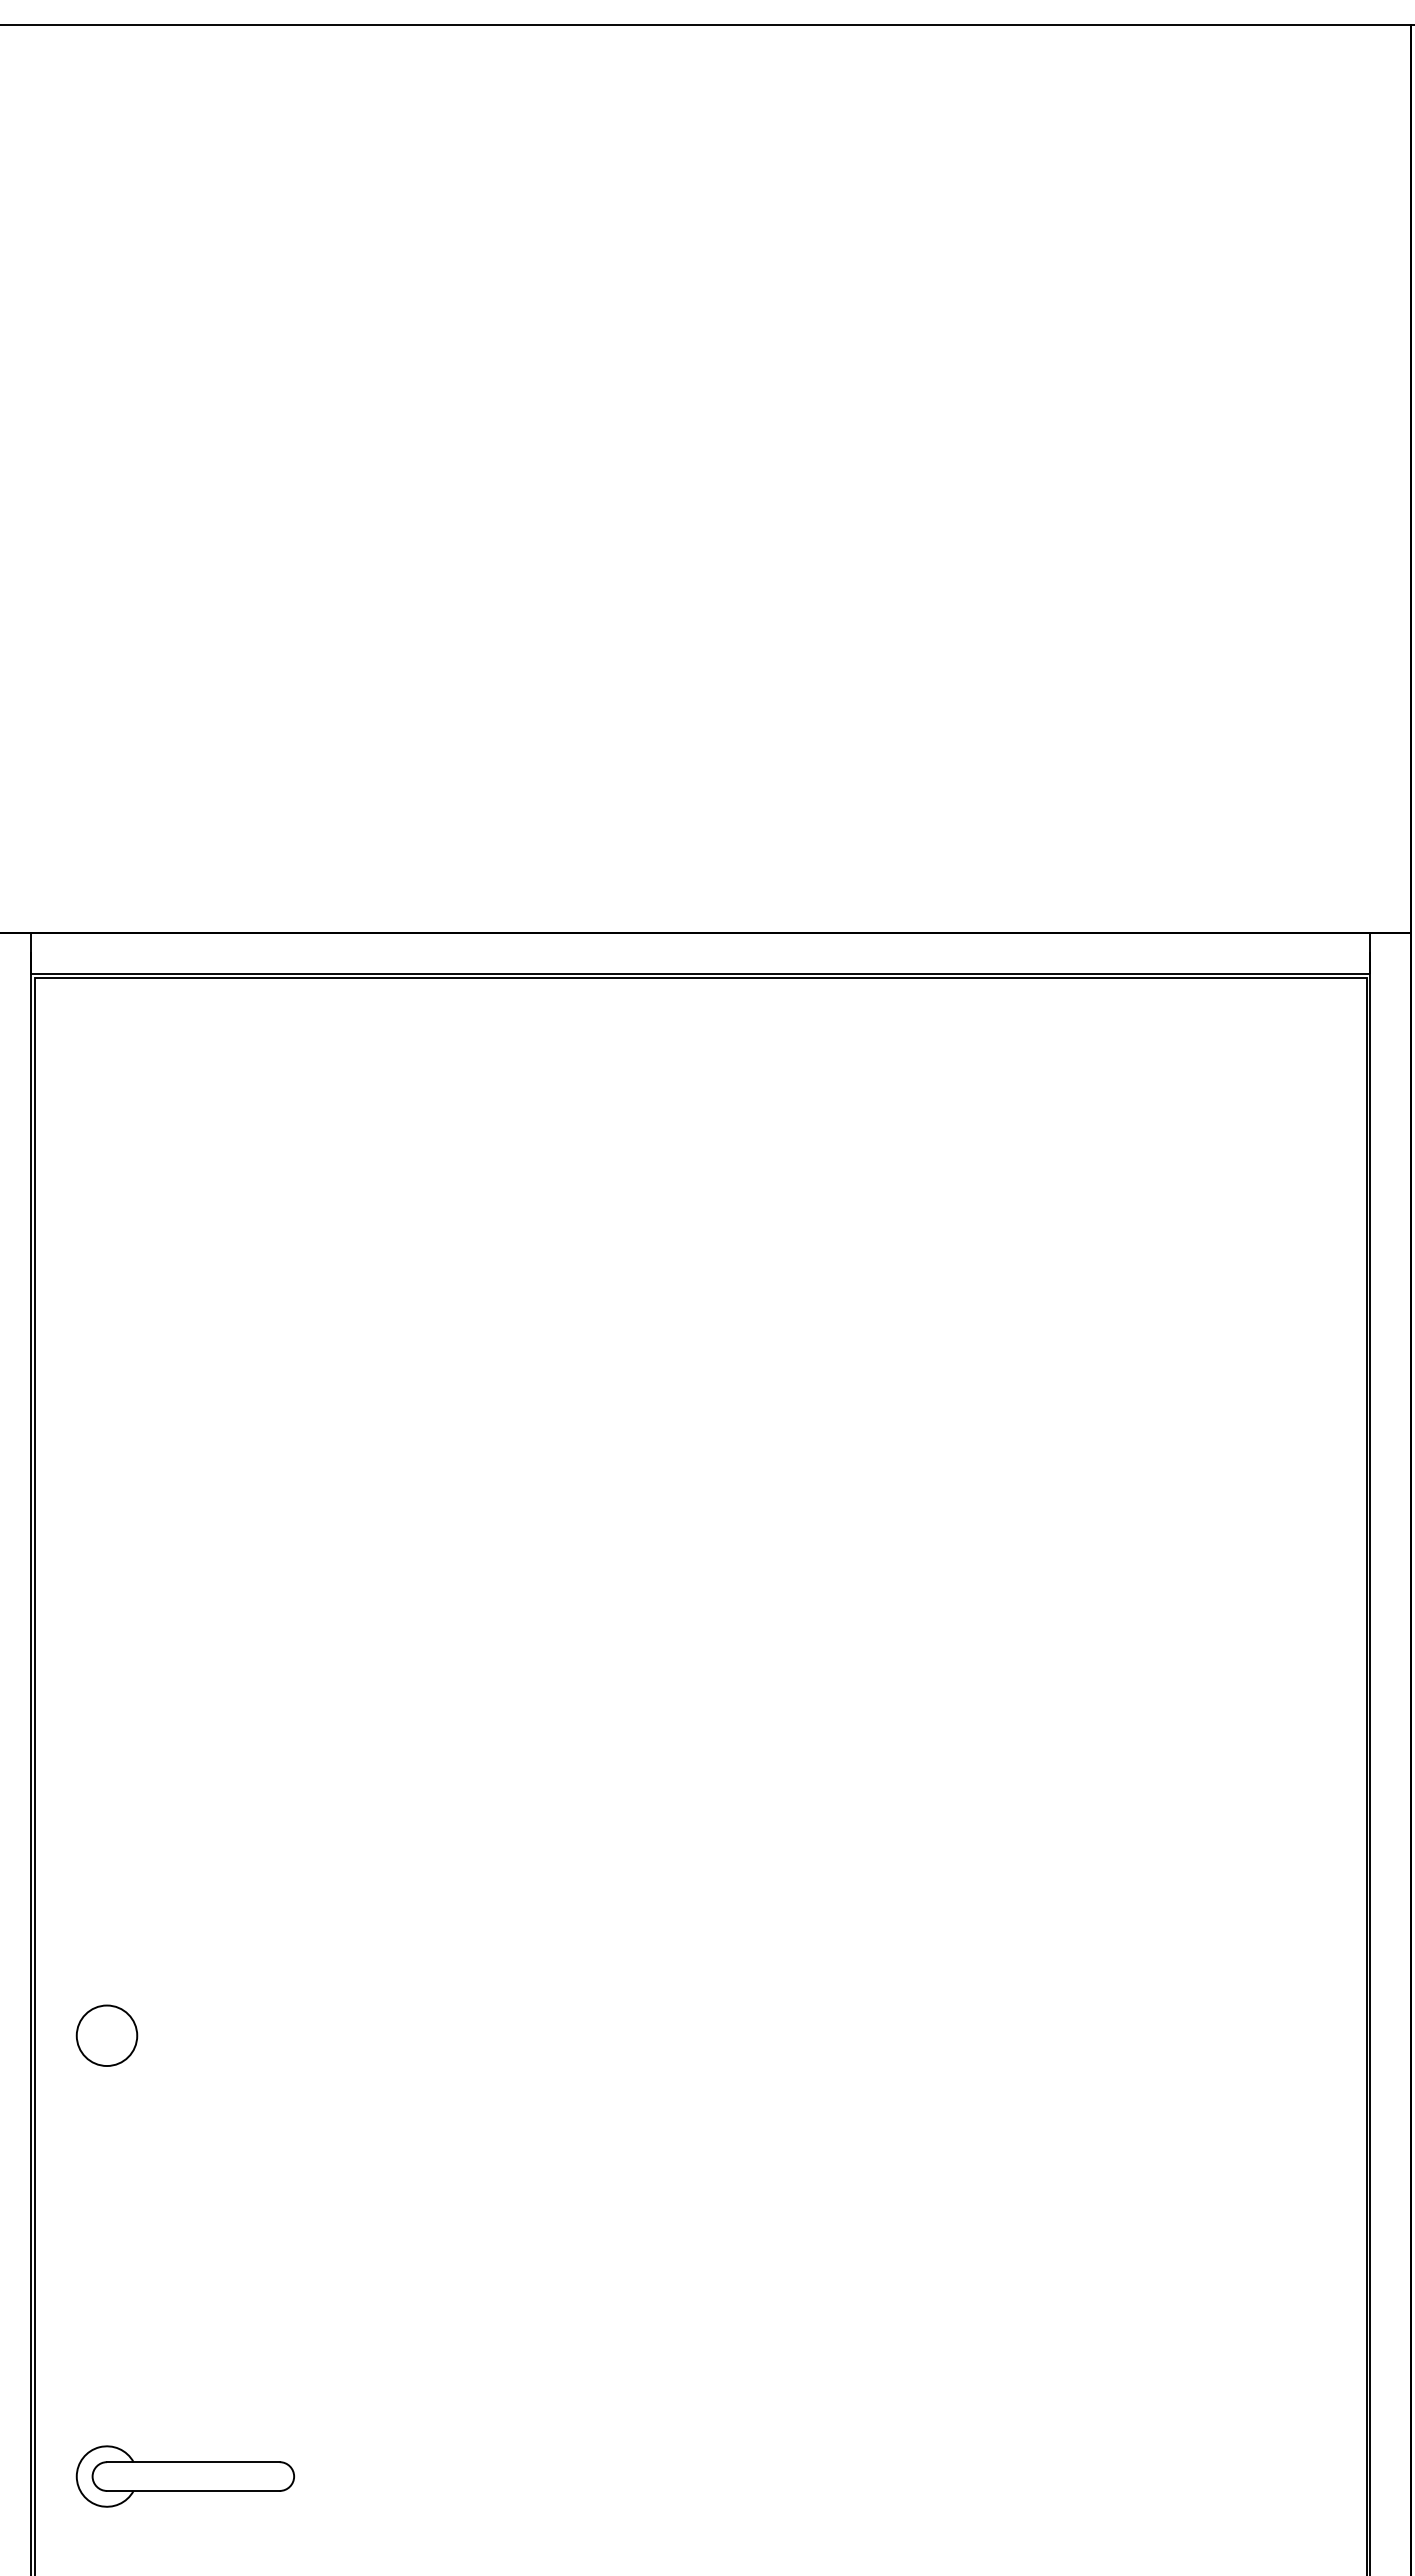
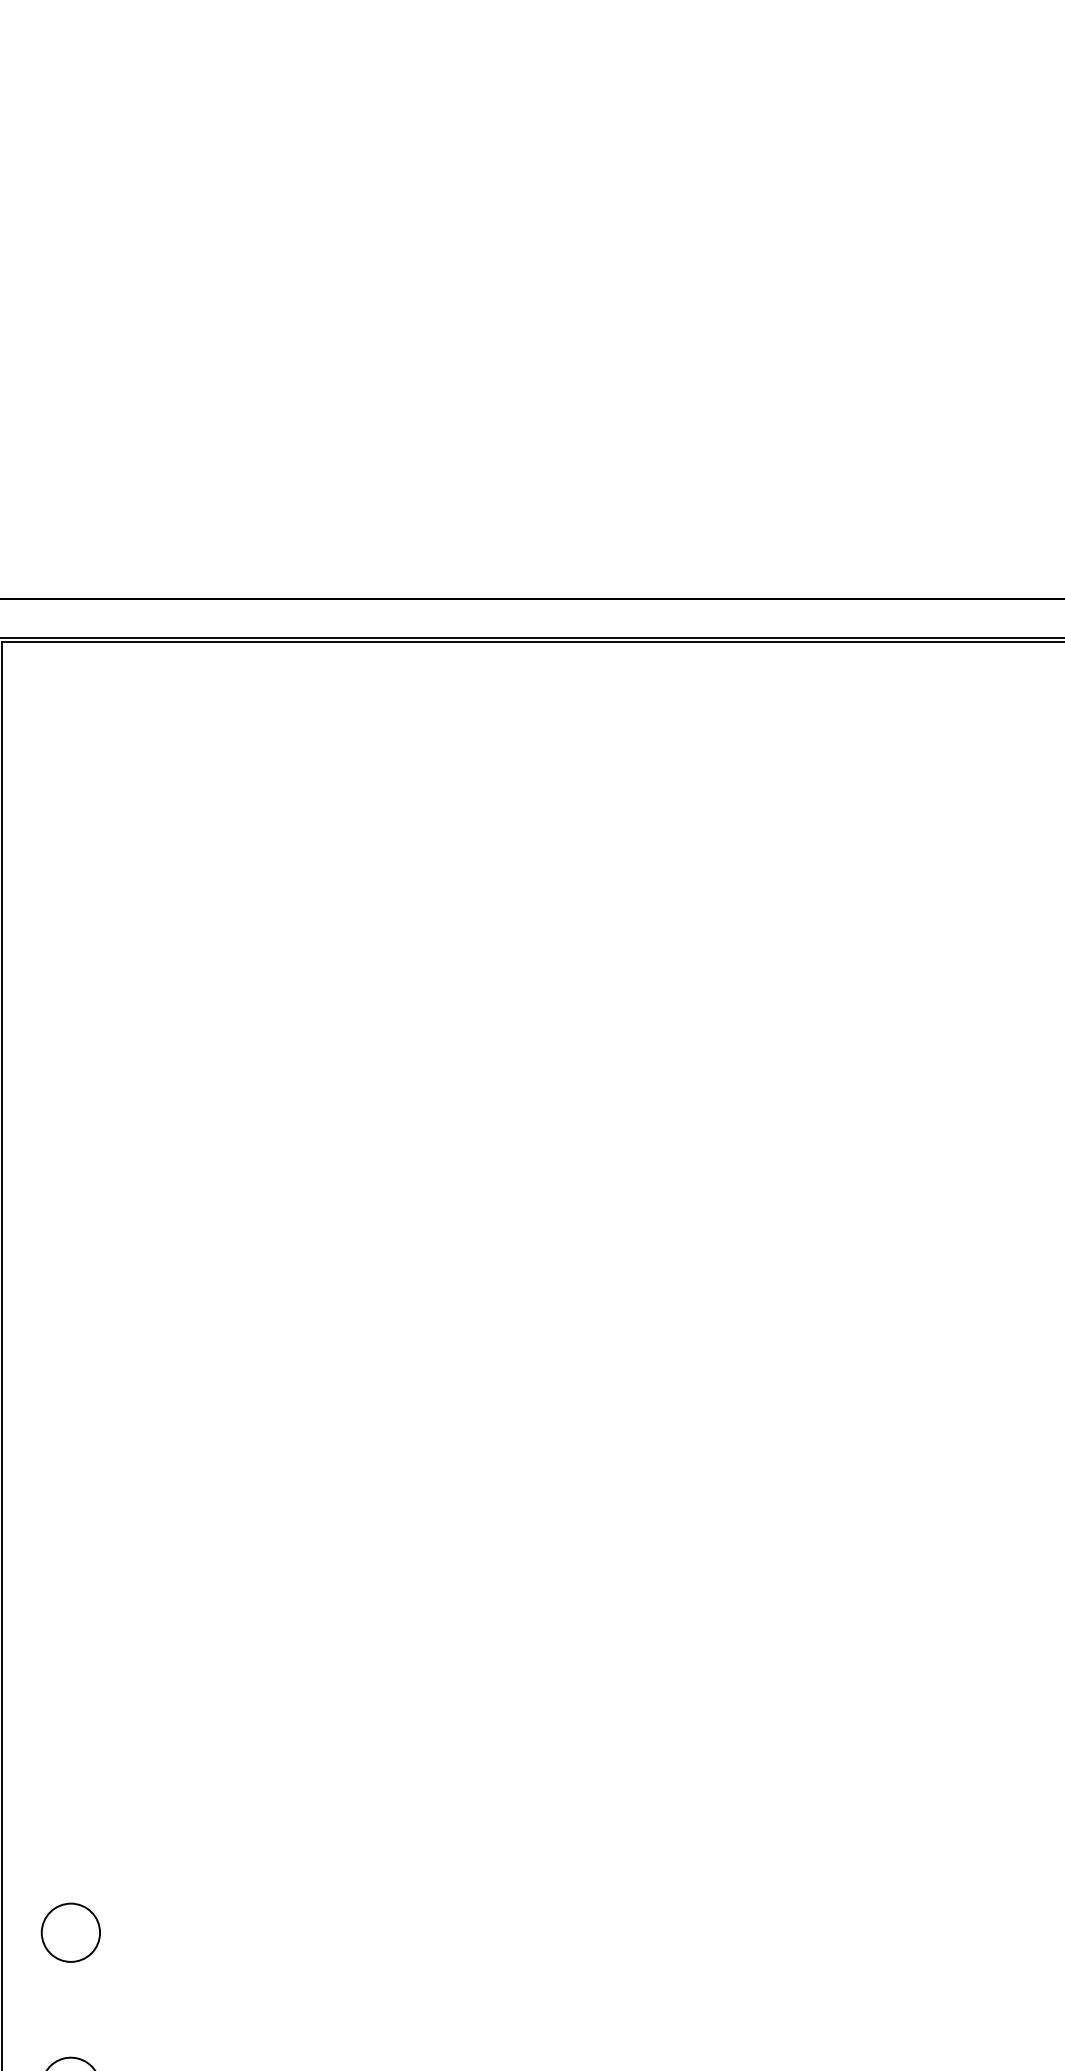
circle: (106, 2035) -> (70, 1932), moved

